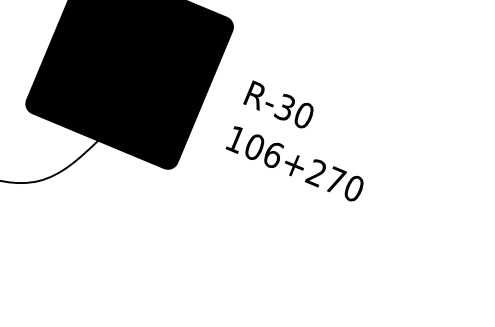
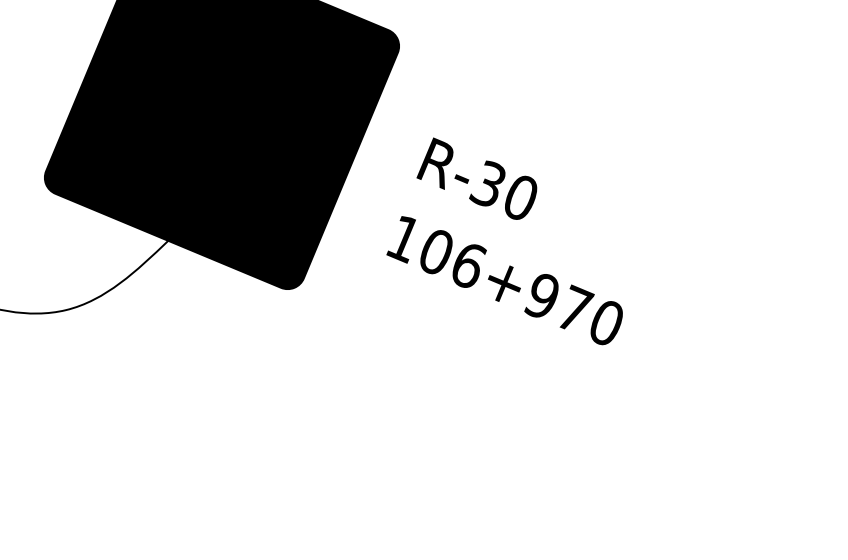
text: (314, 173) -> (538, 297), 106+270 -> 106+970

